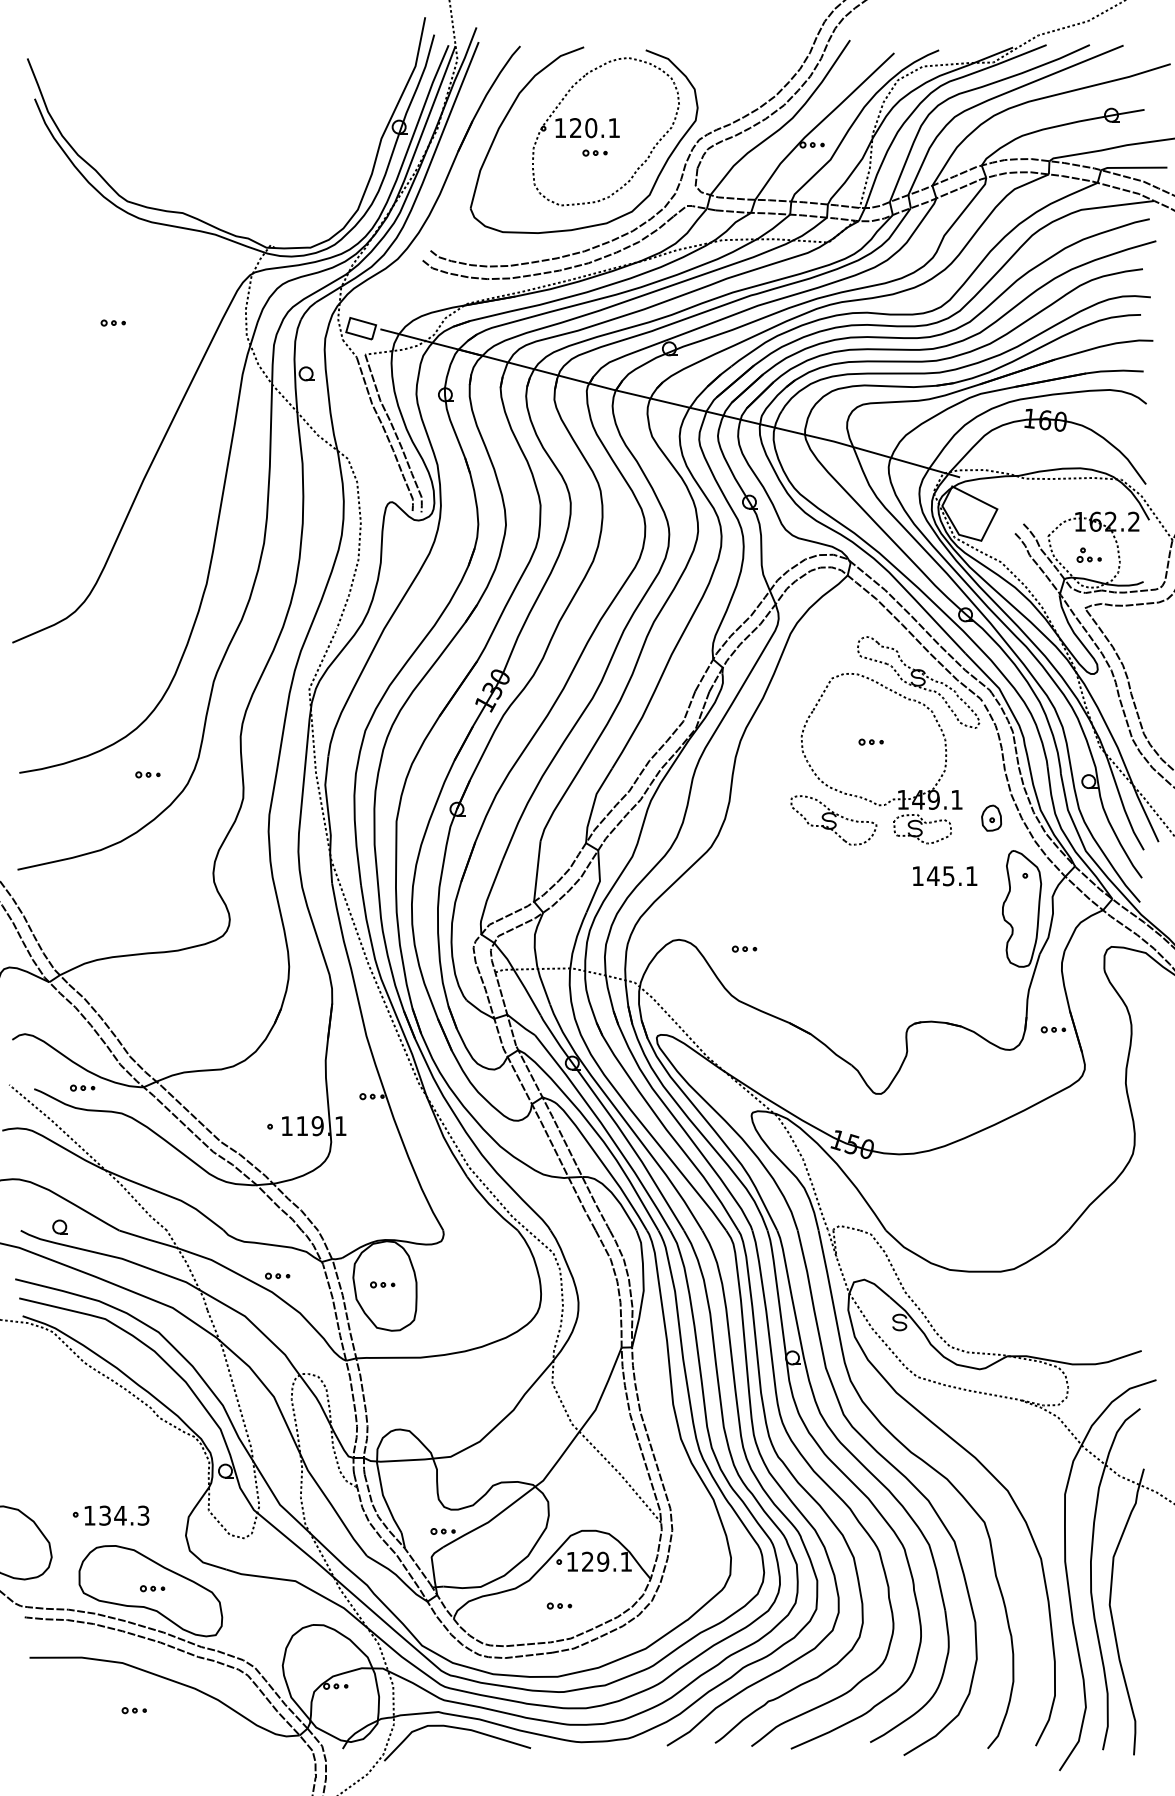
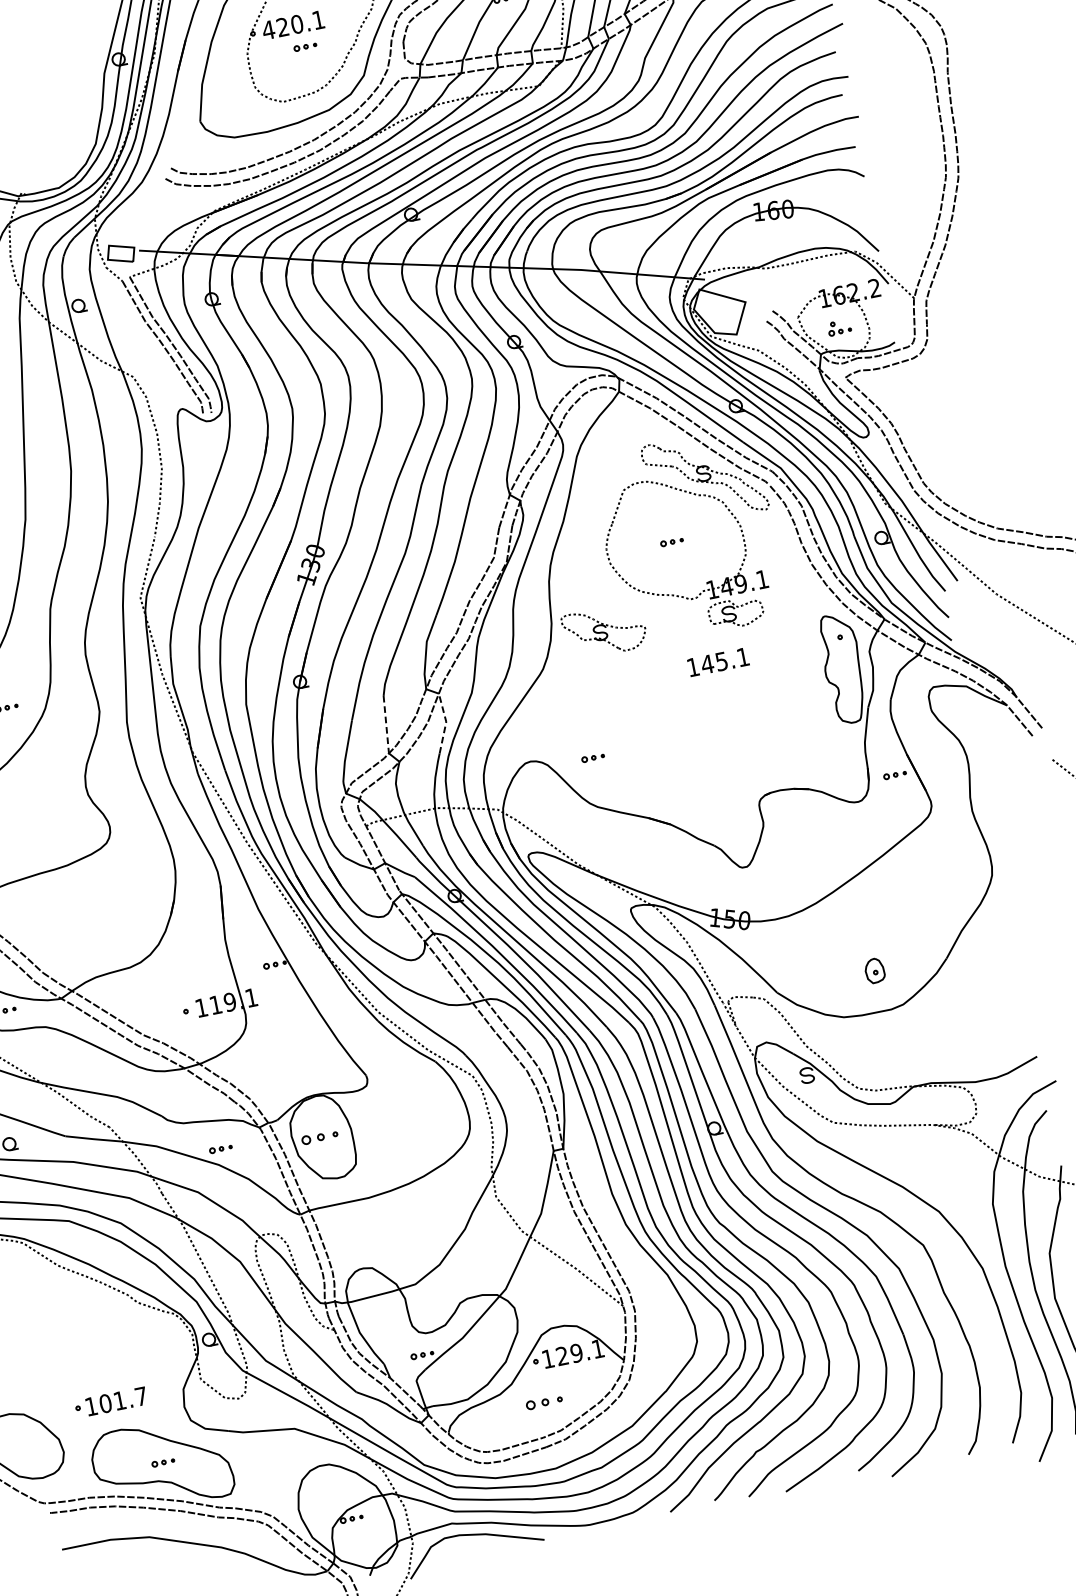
text: (560, 127) -> (268, 29), 120.1 -> 420.1
part: (991, 817) -> (874, 970), moved
part: (833, 820) -> (604, 631), moved
line: (537, 871) -> (386, 724), solid -> dashed
text: (945, 876) -> (718, 662), moved
line: (599, 882) -> (446, 723), solid -> dashed
part: (382, 1284) -> (319, 1137), size x1.6
text: (124, 1515) -> (123, 1399), 134.3 -> 101.7
part: (559, 1605) -> (544, 1401), size x1.6
part: (133, 1710) -> (168, 1579), removed

